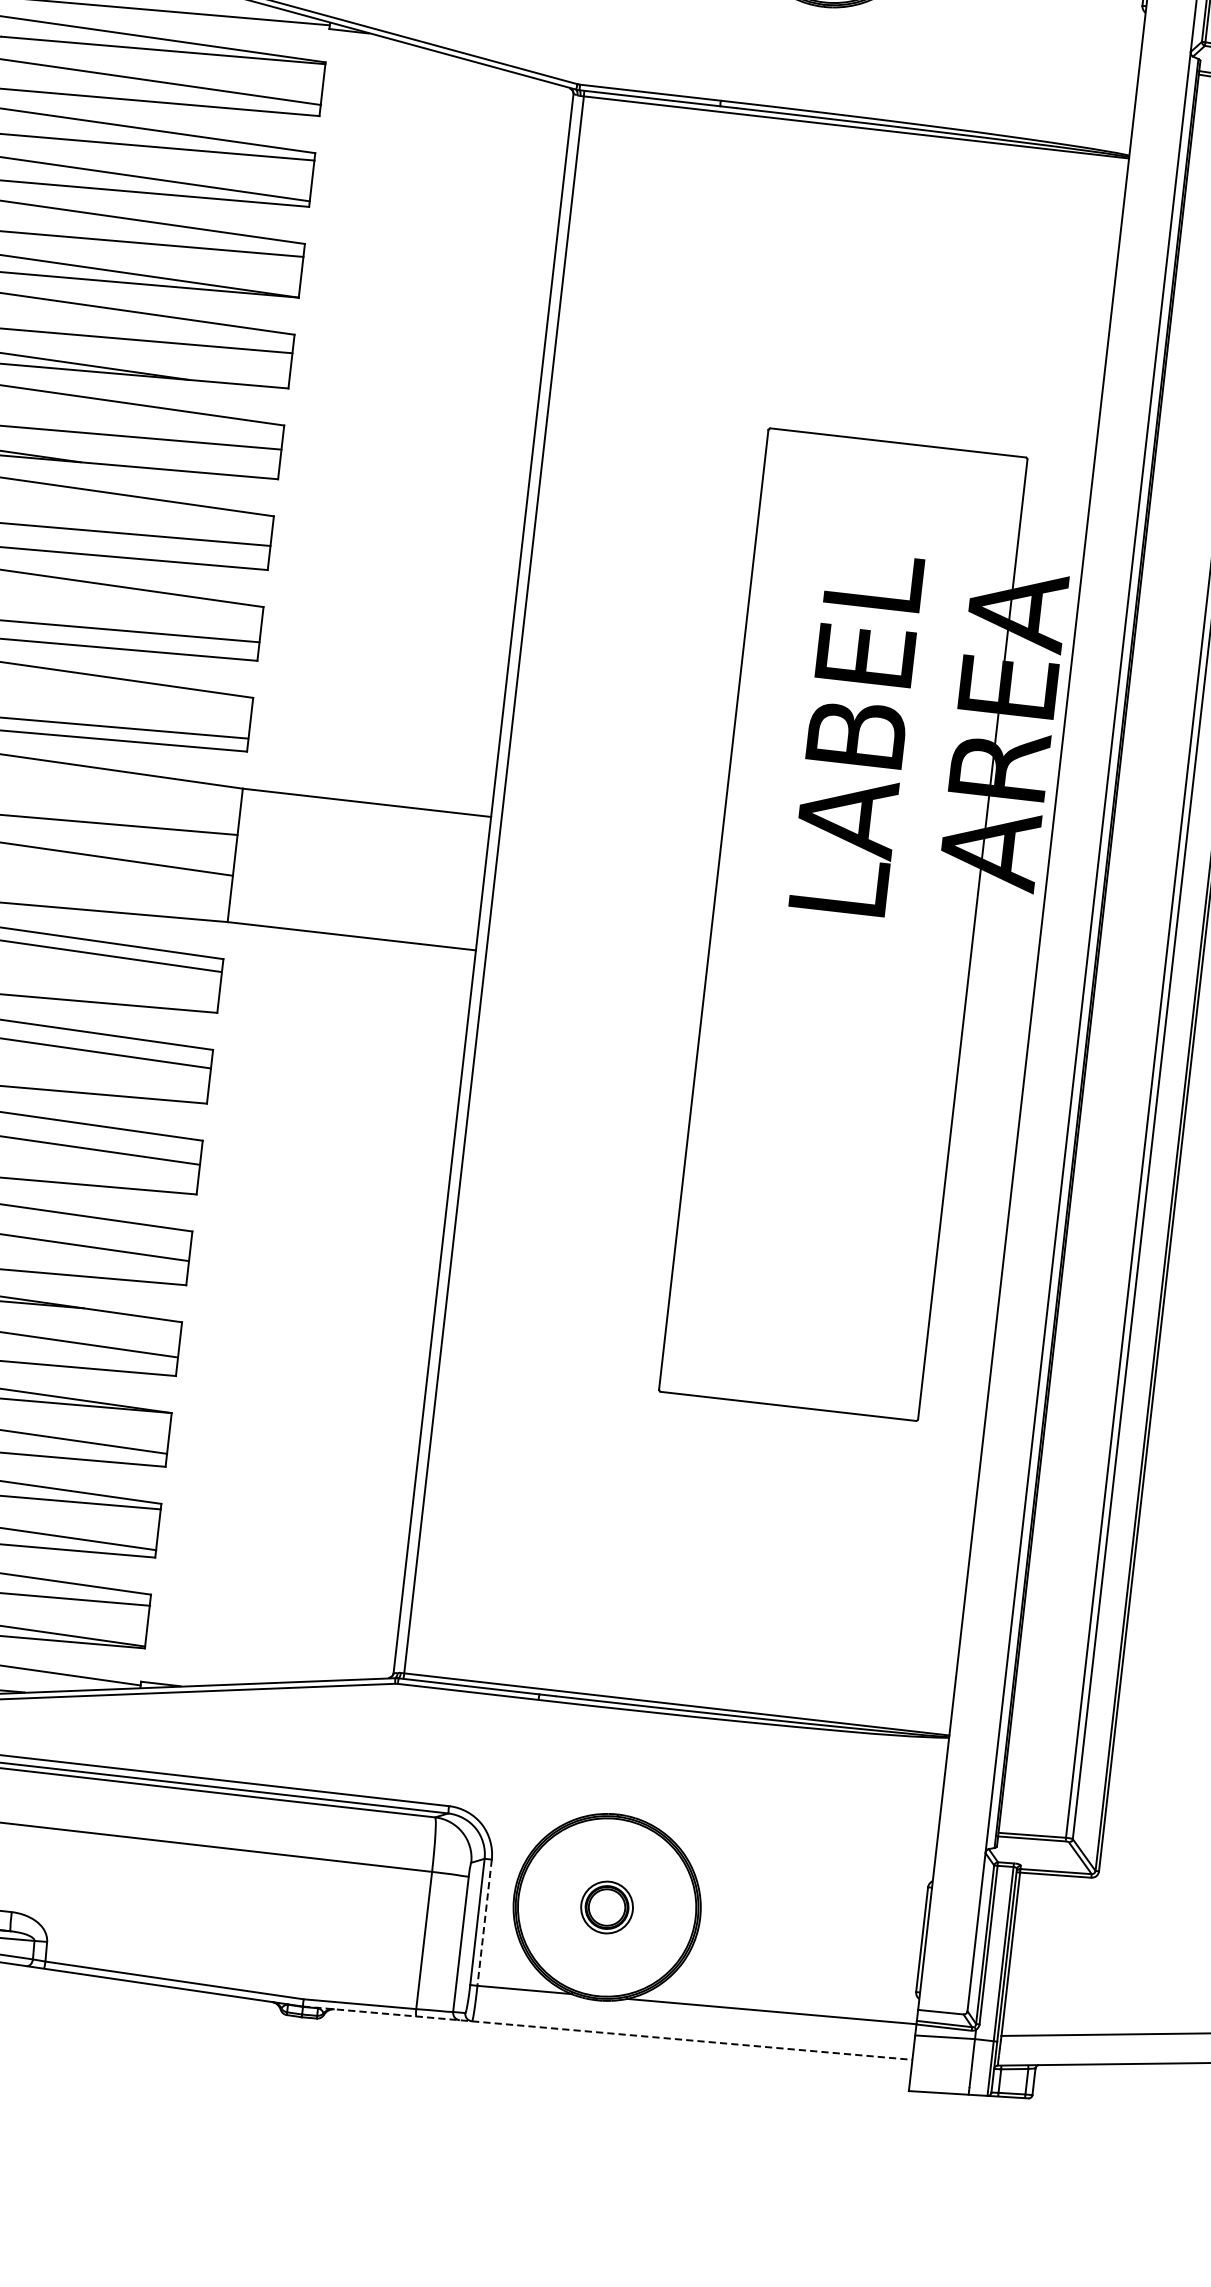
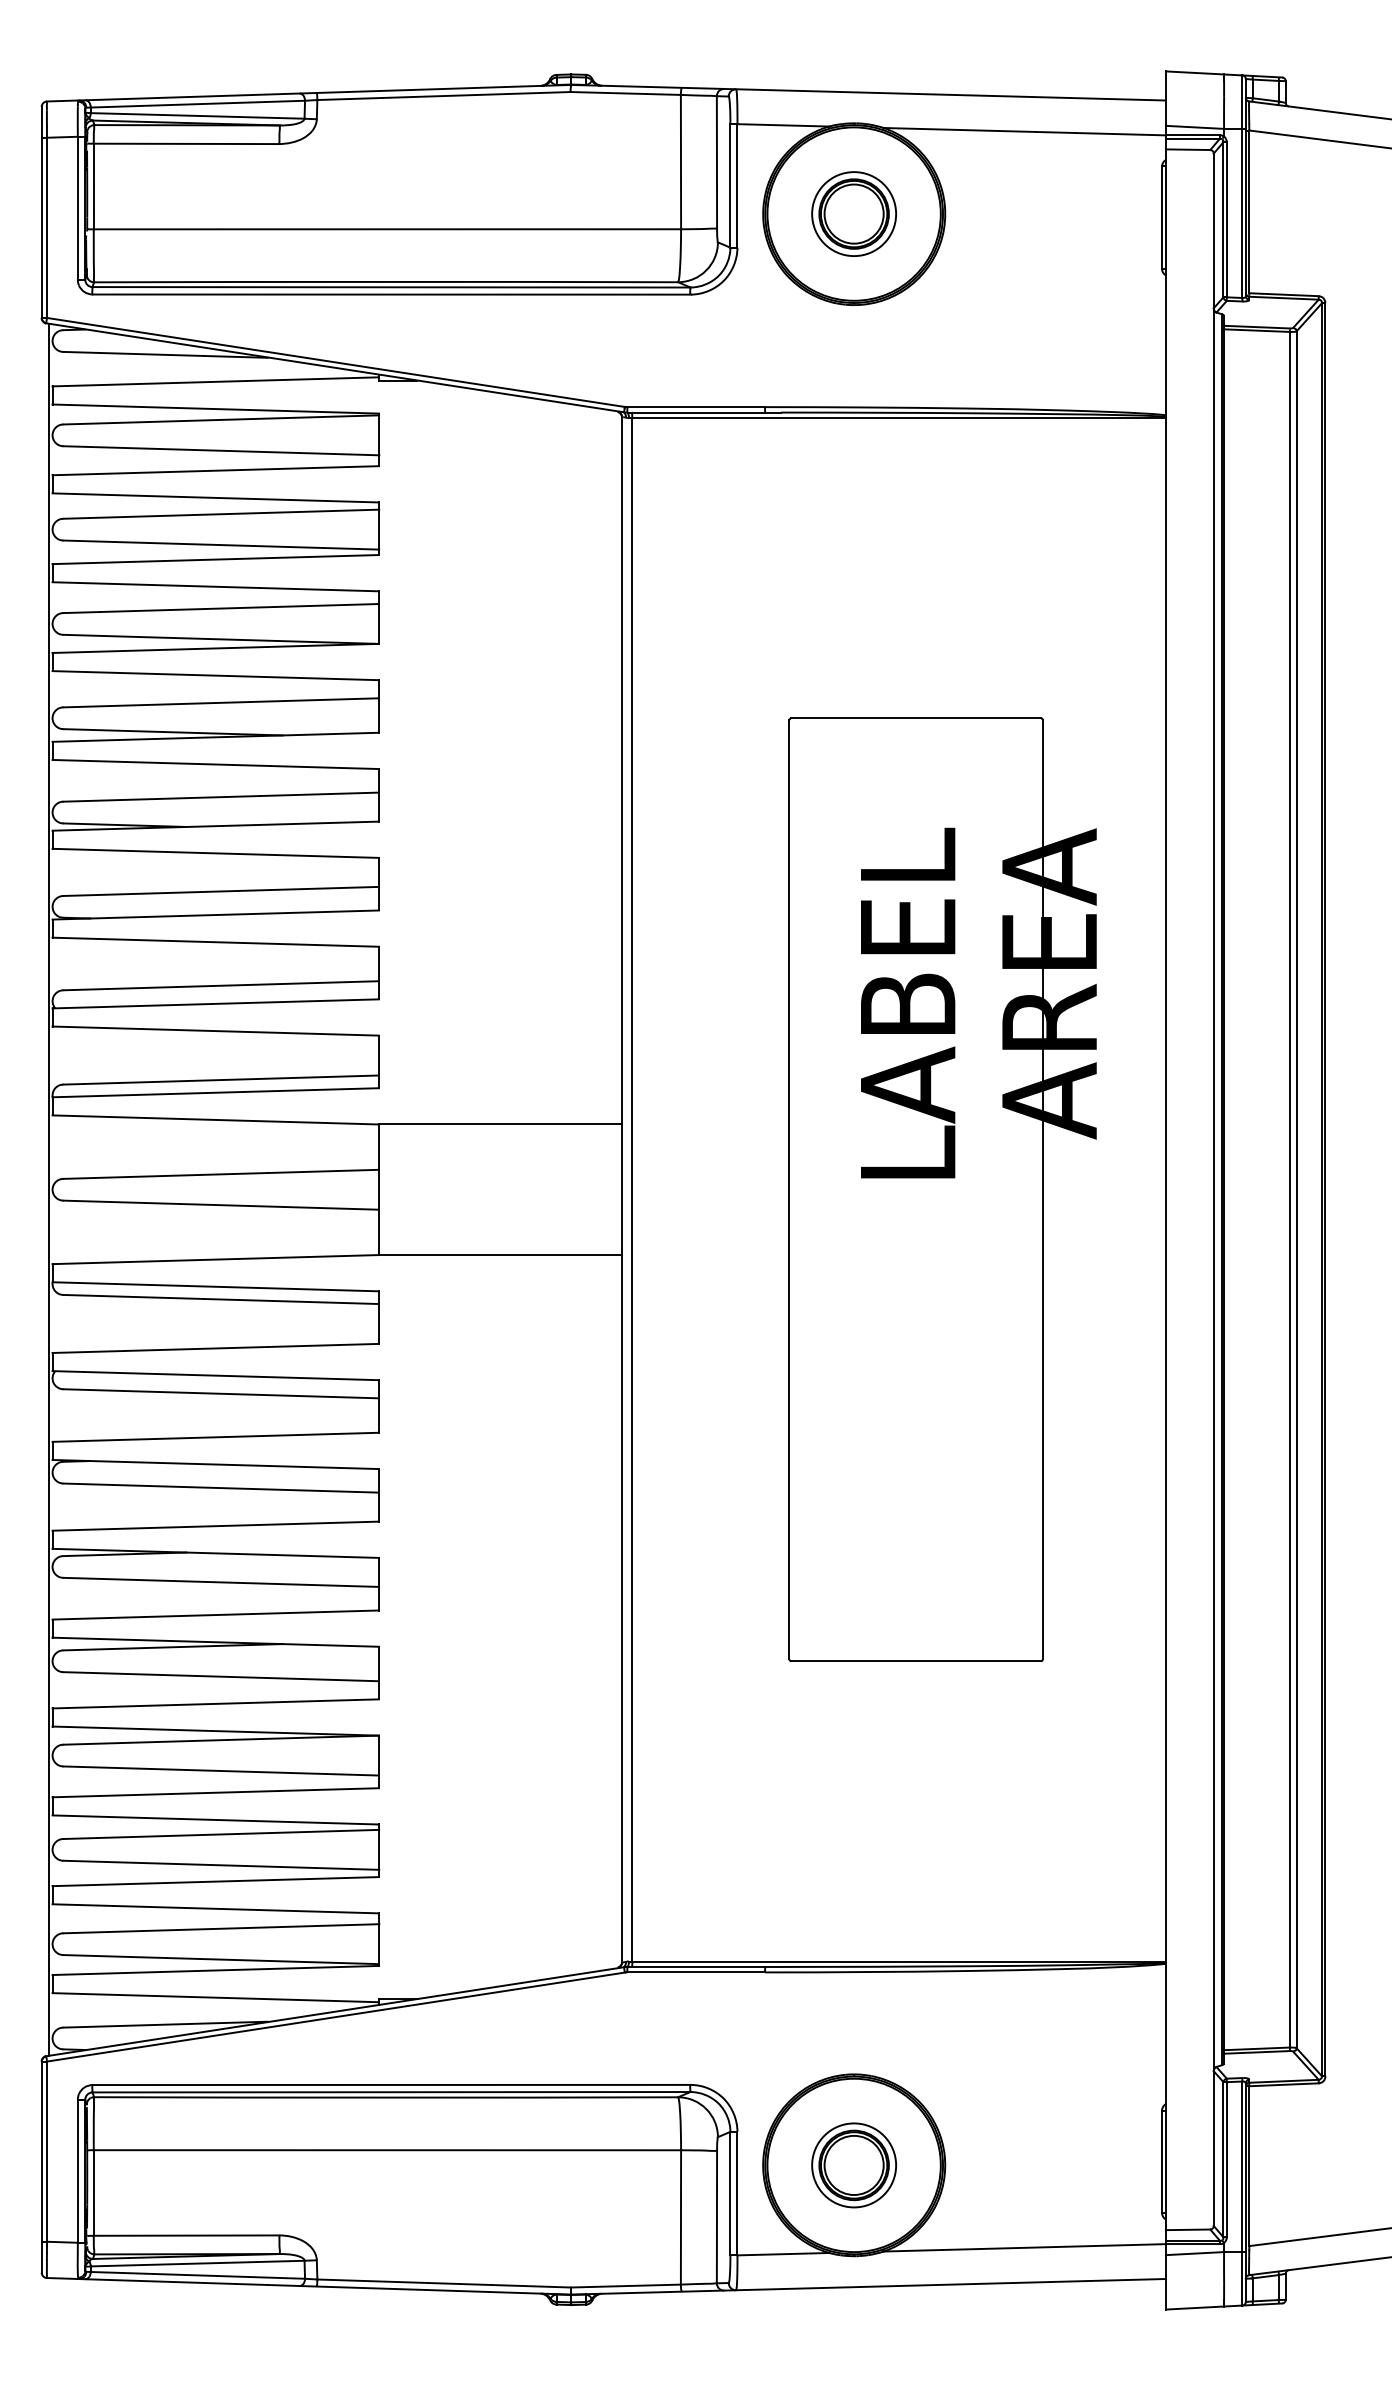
part: (870, 927) -> (942, 1189), moved
part: (606, 1907) -> (853, 2165), size x1.67
line: (484, 1922) -> (737, 2193), dashed -> solid
line: (608, 2033) -> (869, 2286), dashed -> solid

